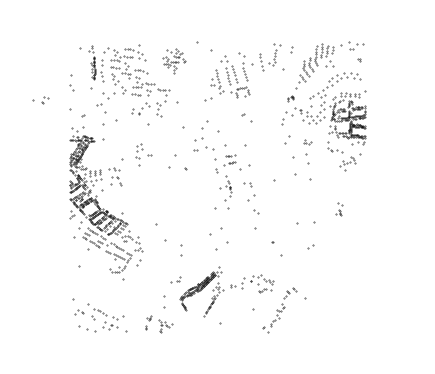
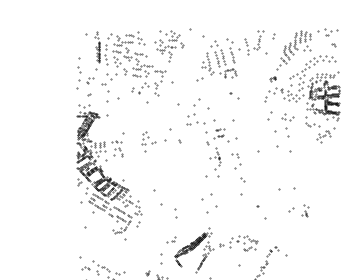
part: (174, 61) -> (169, 46), size x1.43
part: (40, 100) -> (85, 80), moved
part: (307, 141) -> (287, 116), size x1.67
part: (143, 154) -> (148, 141), moved
part: (339, 209) -> (305, 210), moved

